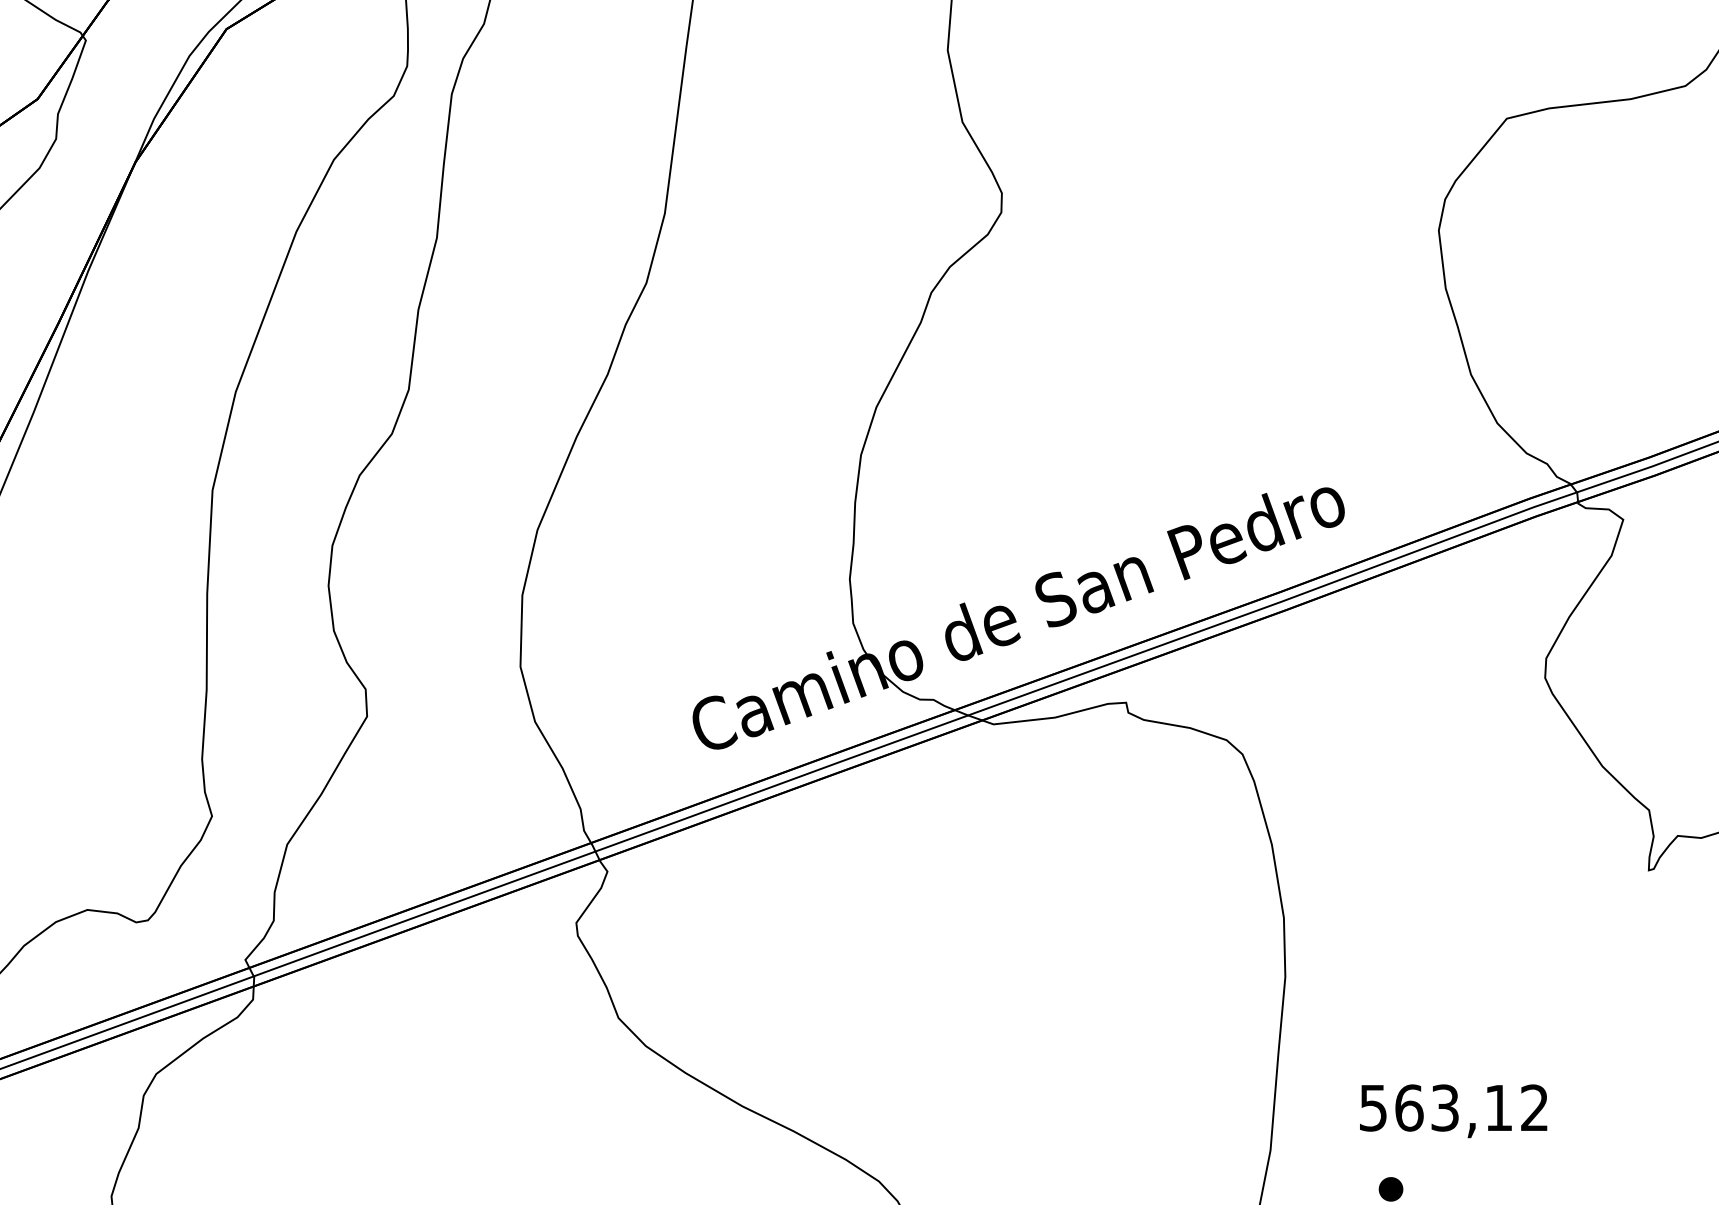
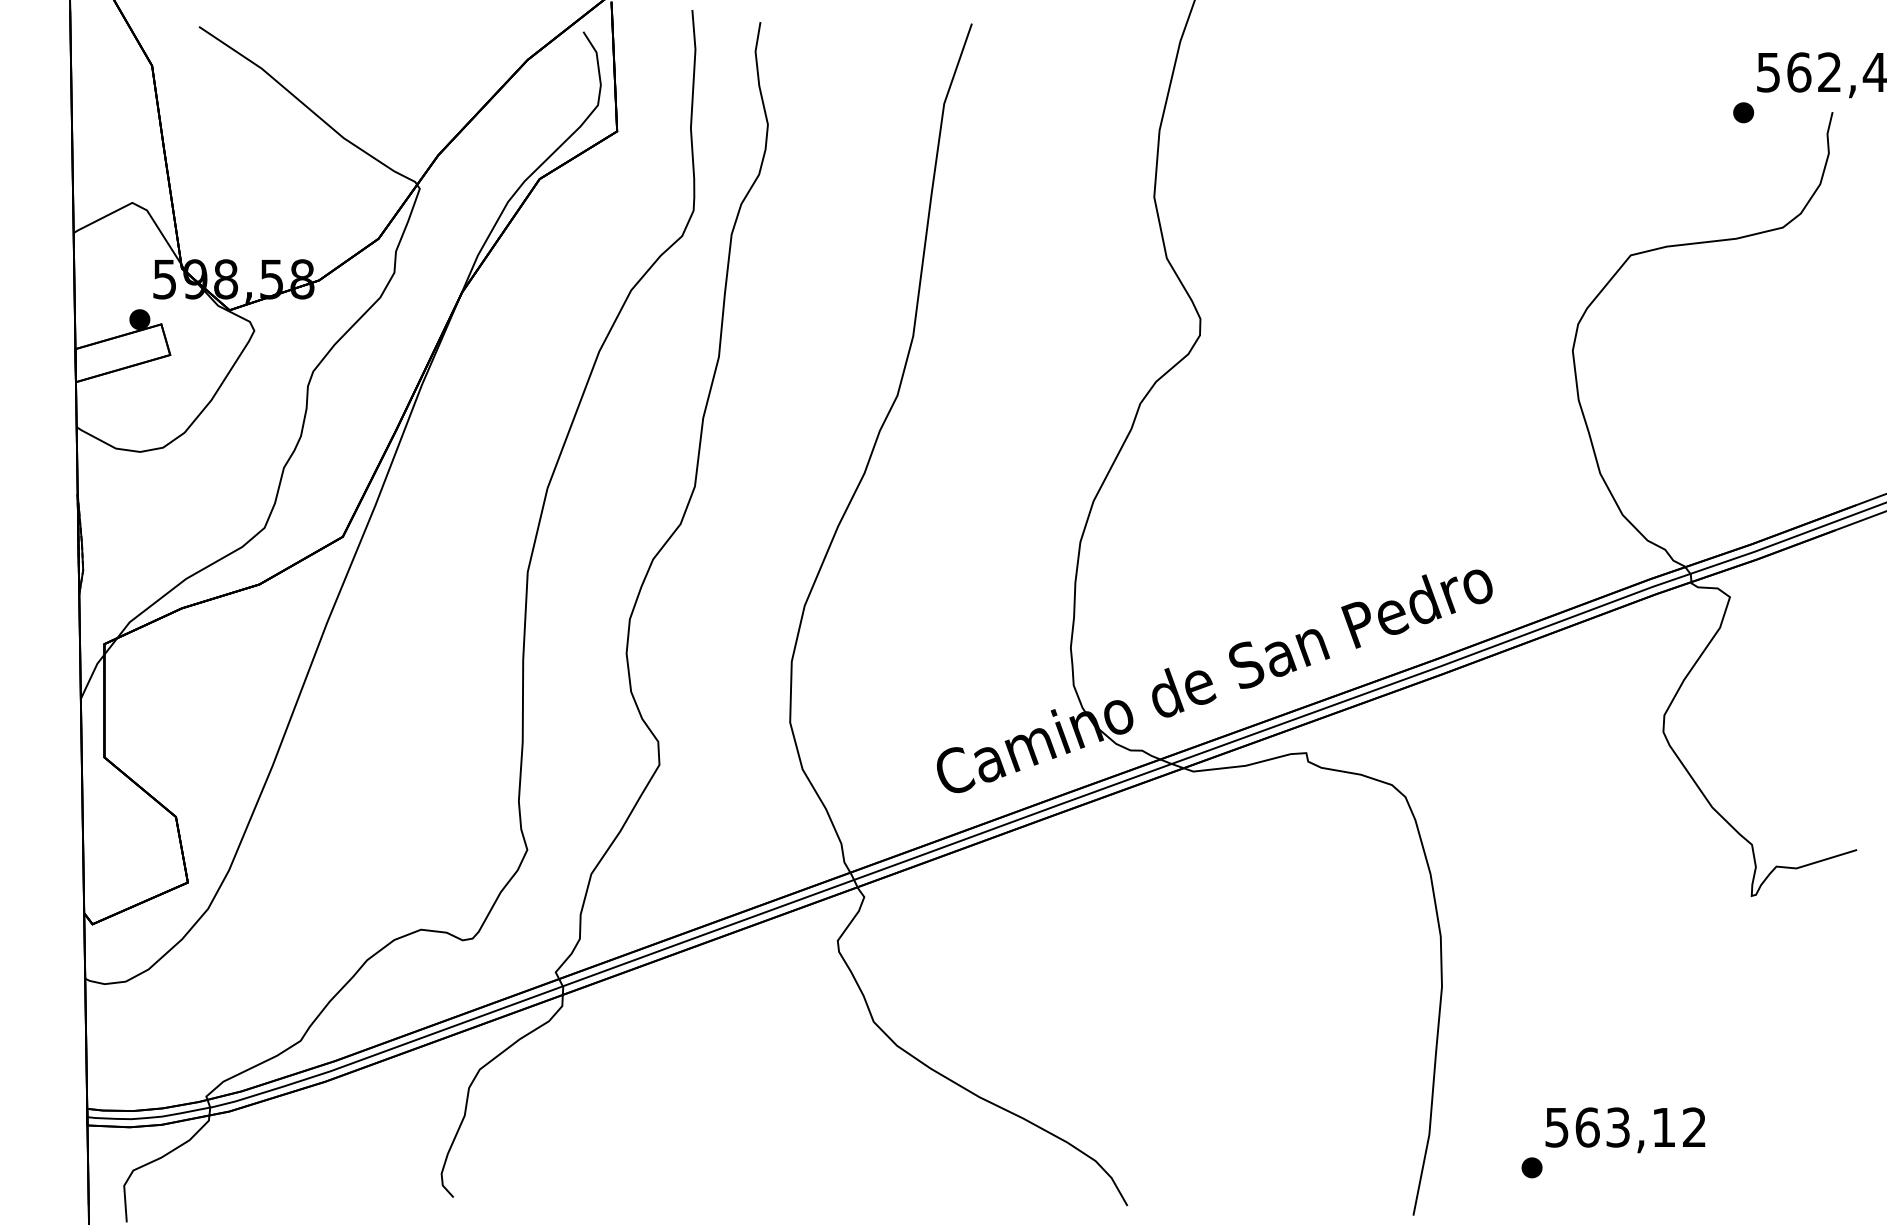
text: (1453, 1111) -> (1625, 1130), moved

